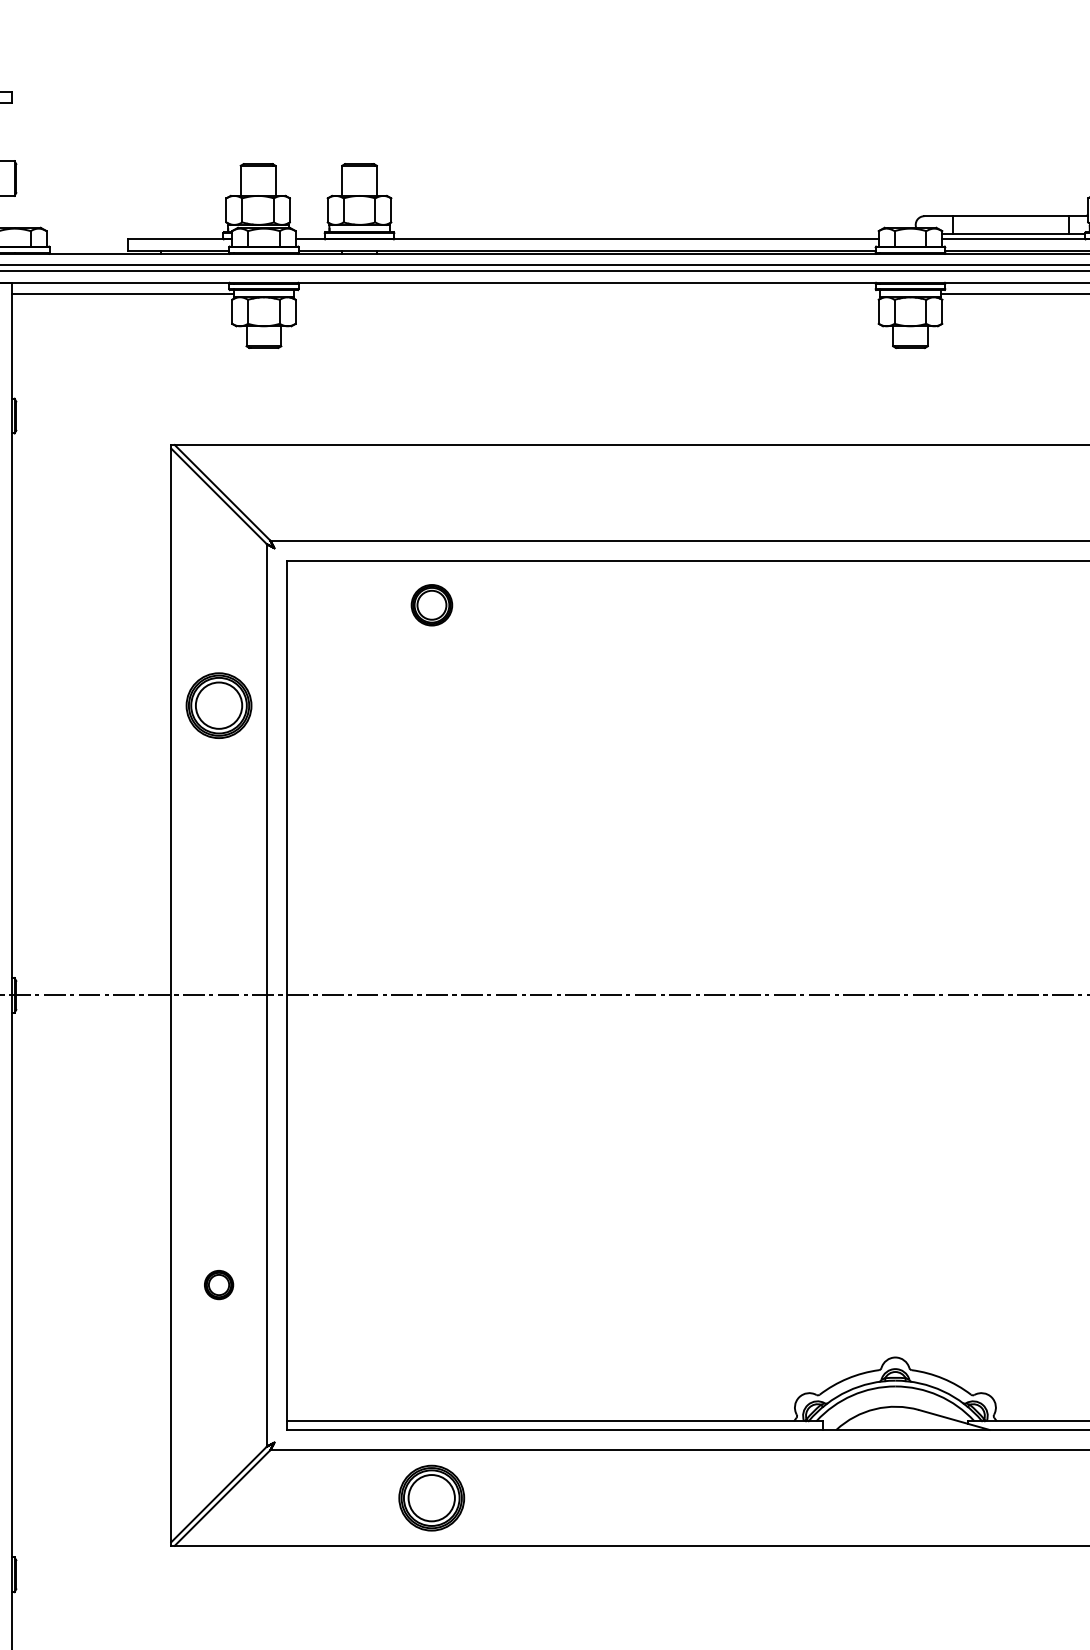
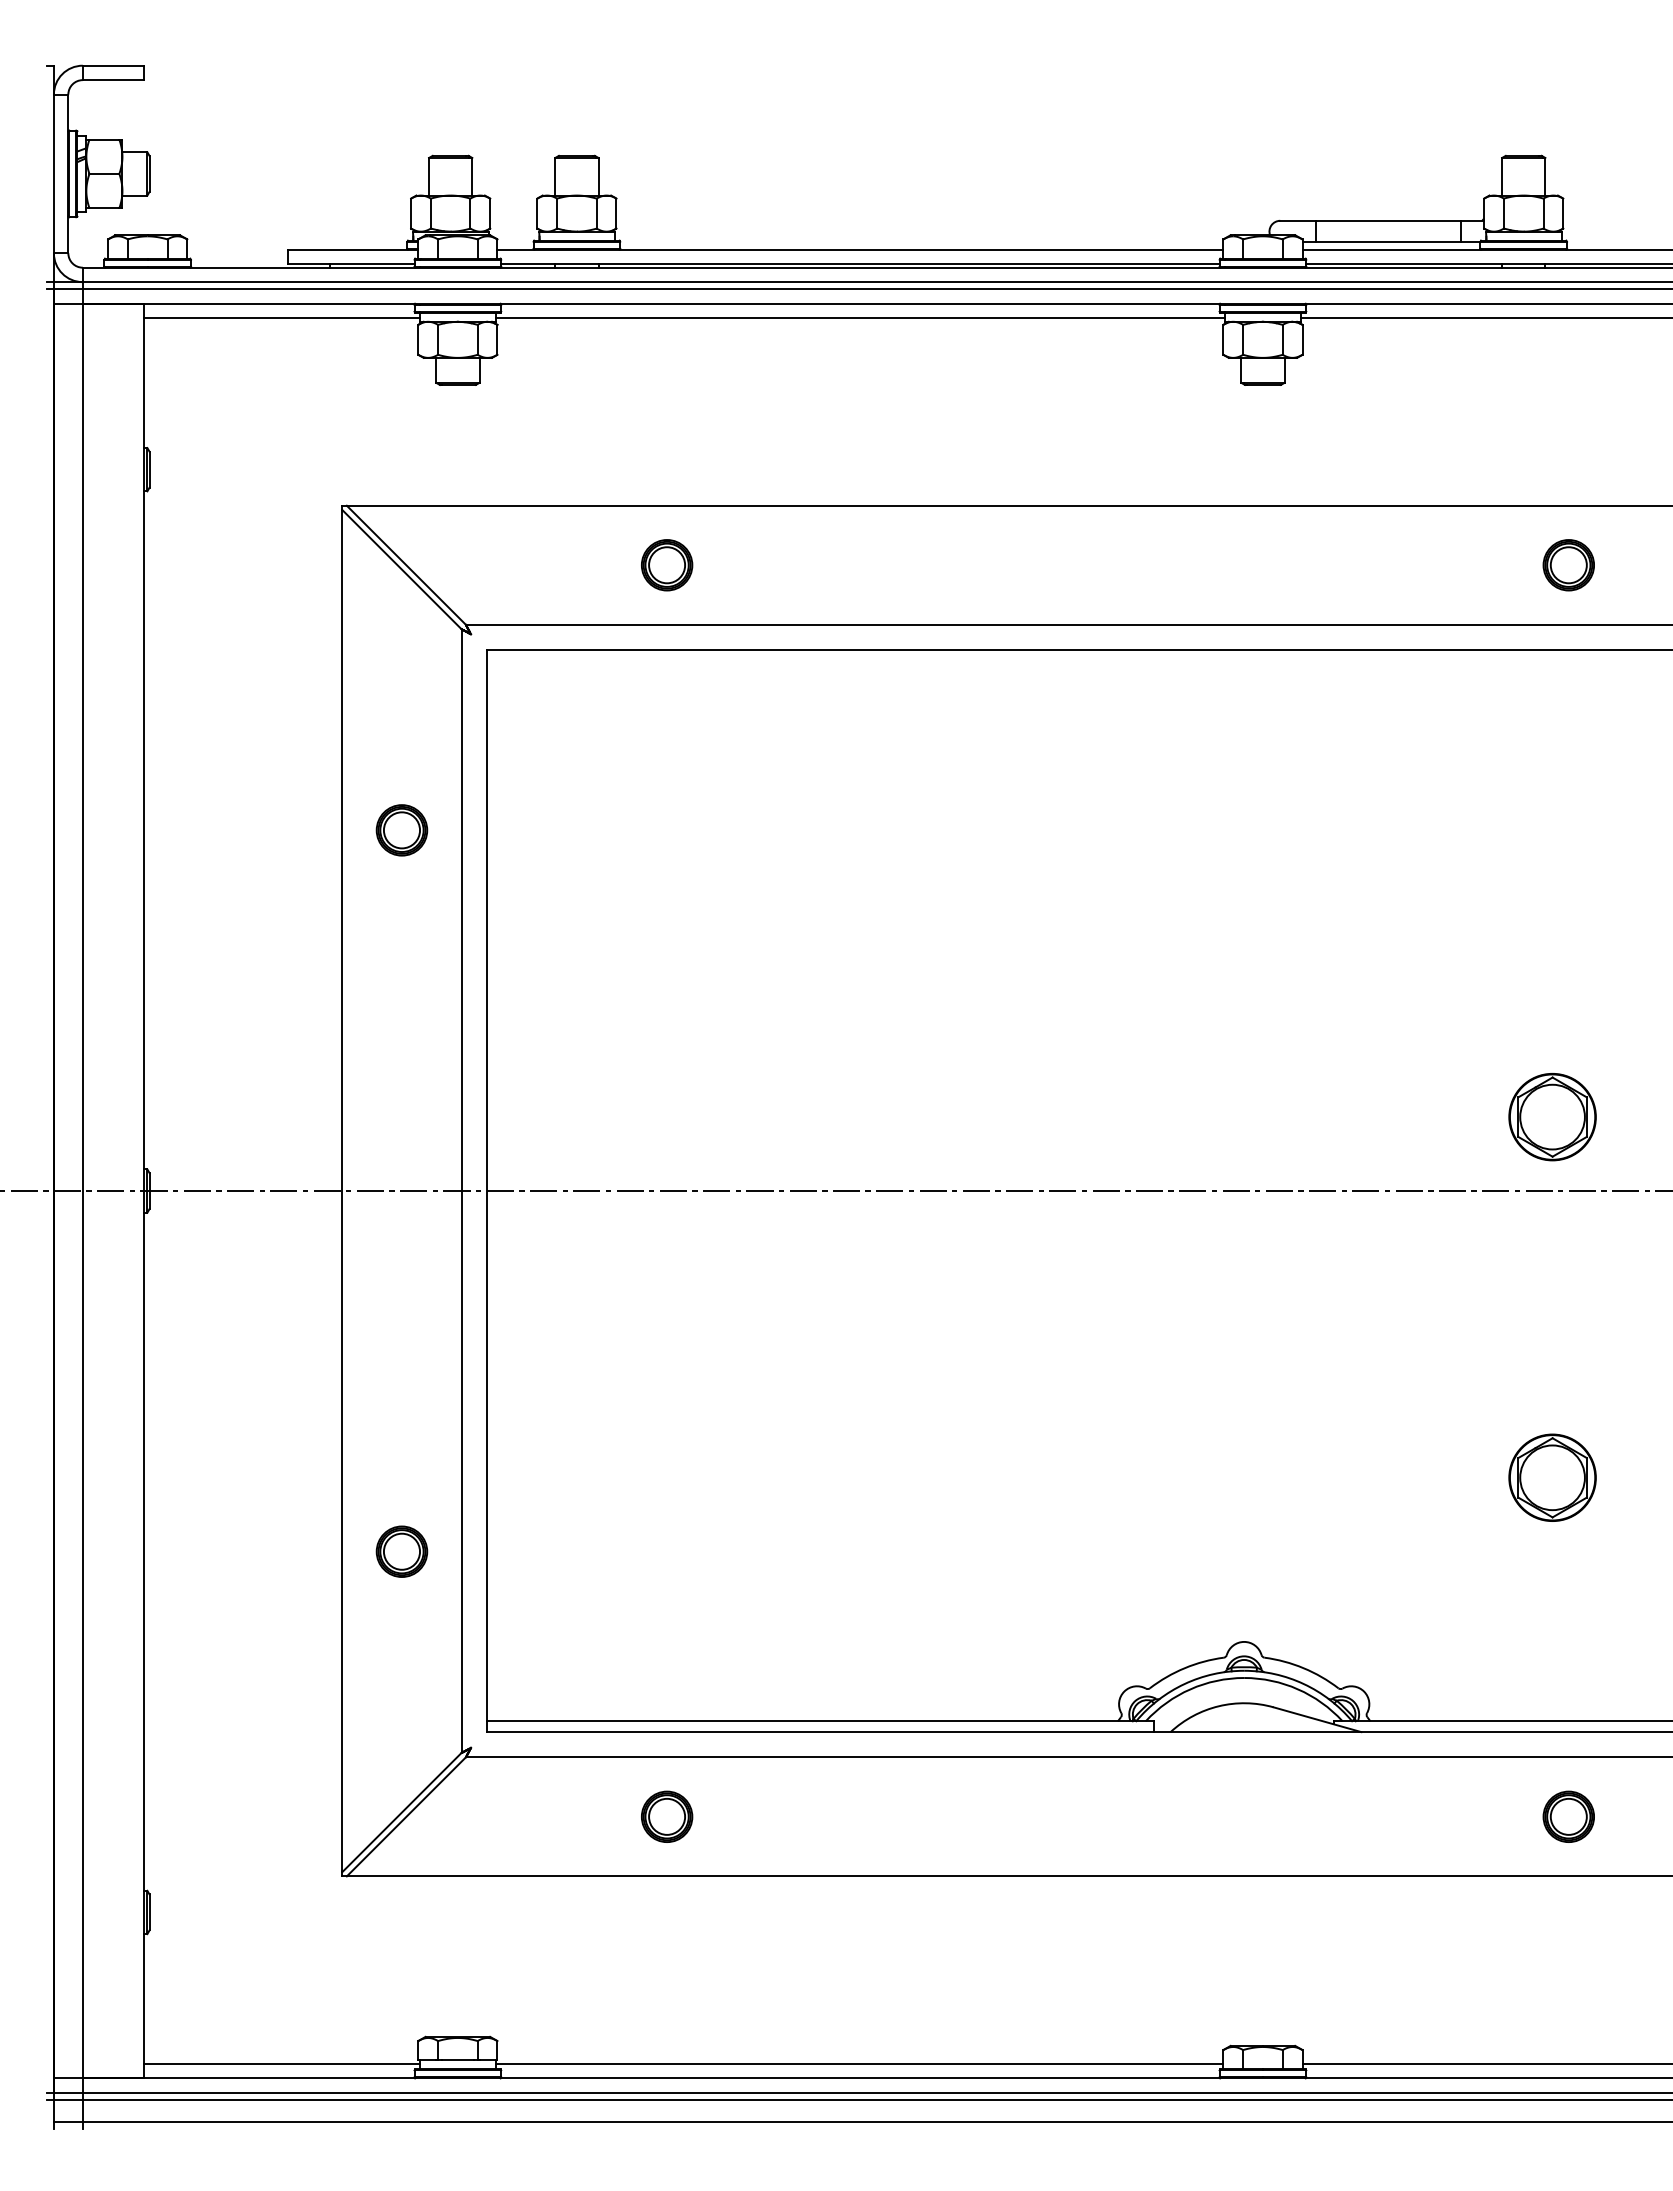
line: (587, 294) -> (860, 318), added
part: (432, 605) -> (667, 565), moved
part: (218, 705) -> (401, 830), size x0.62
part: (218, 1284) -> (401, 1551), size x1.43
part: (432, 1497) -> (667, 1816), size x0.62

